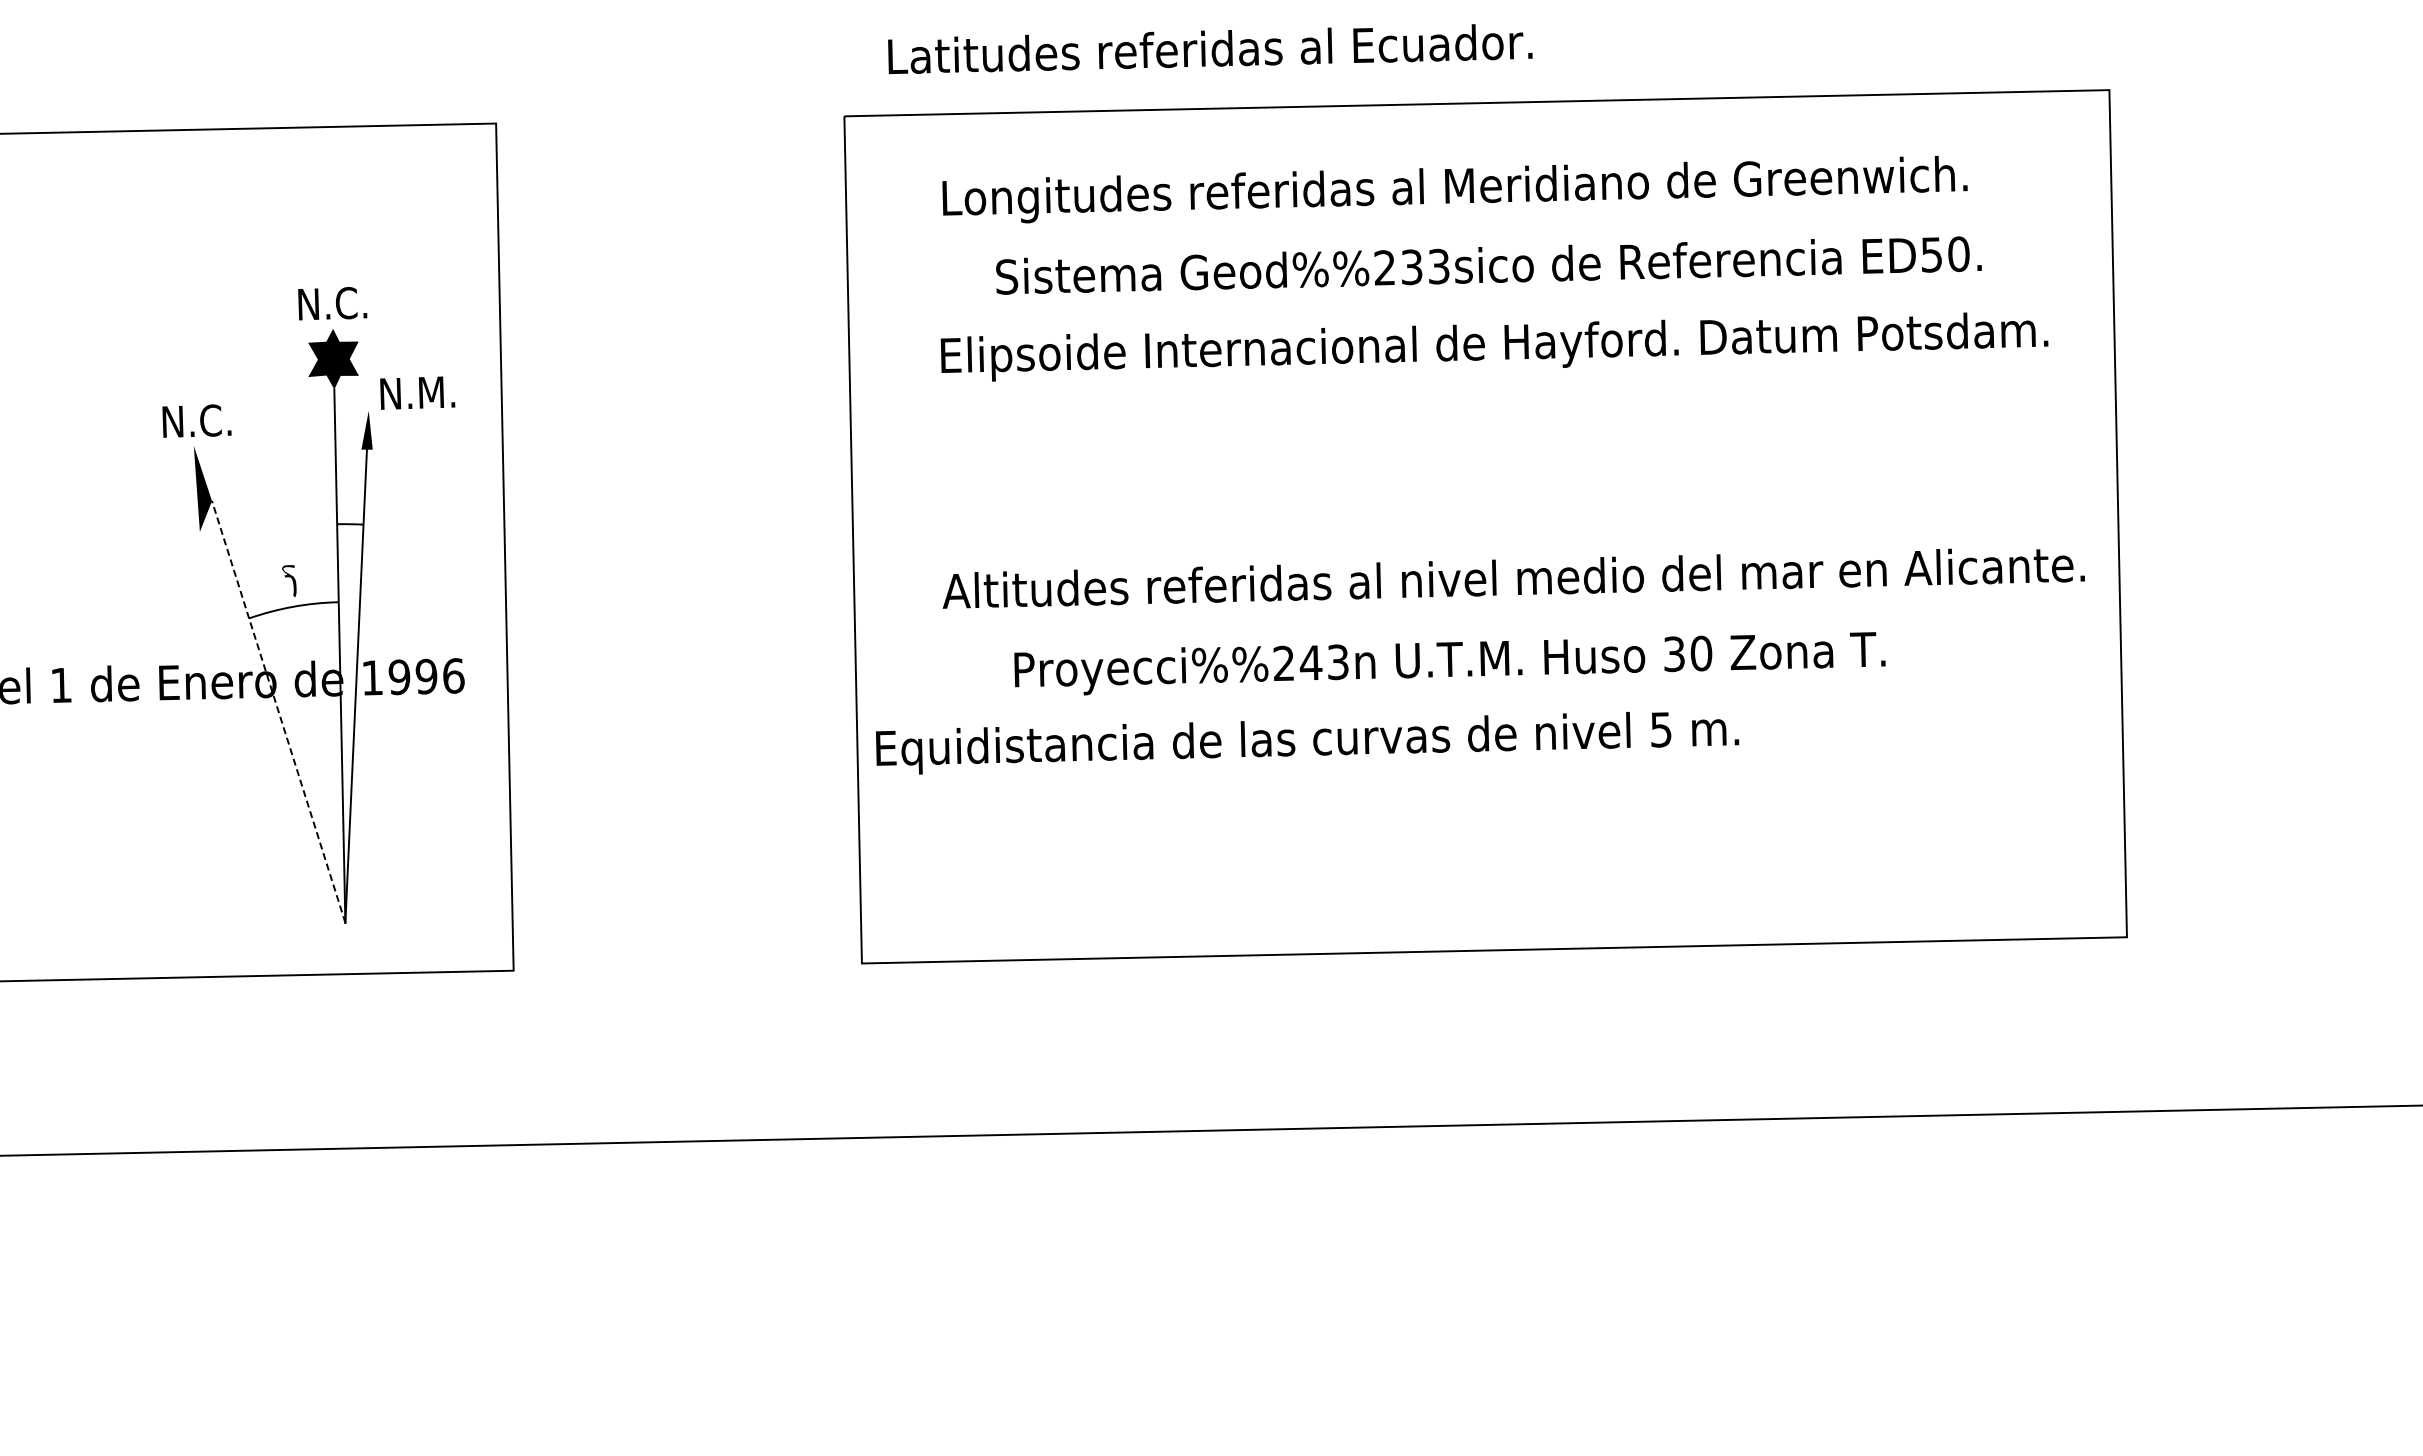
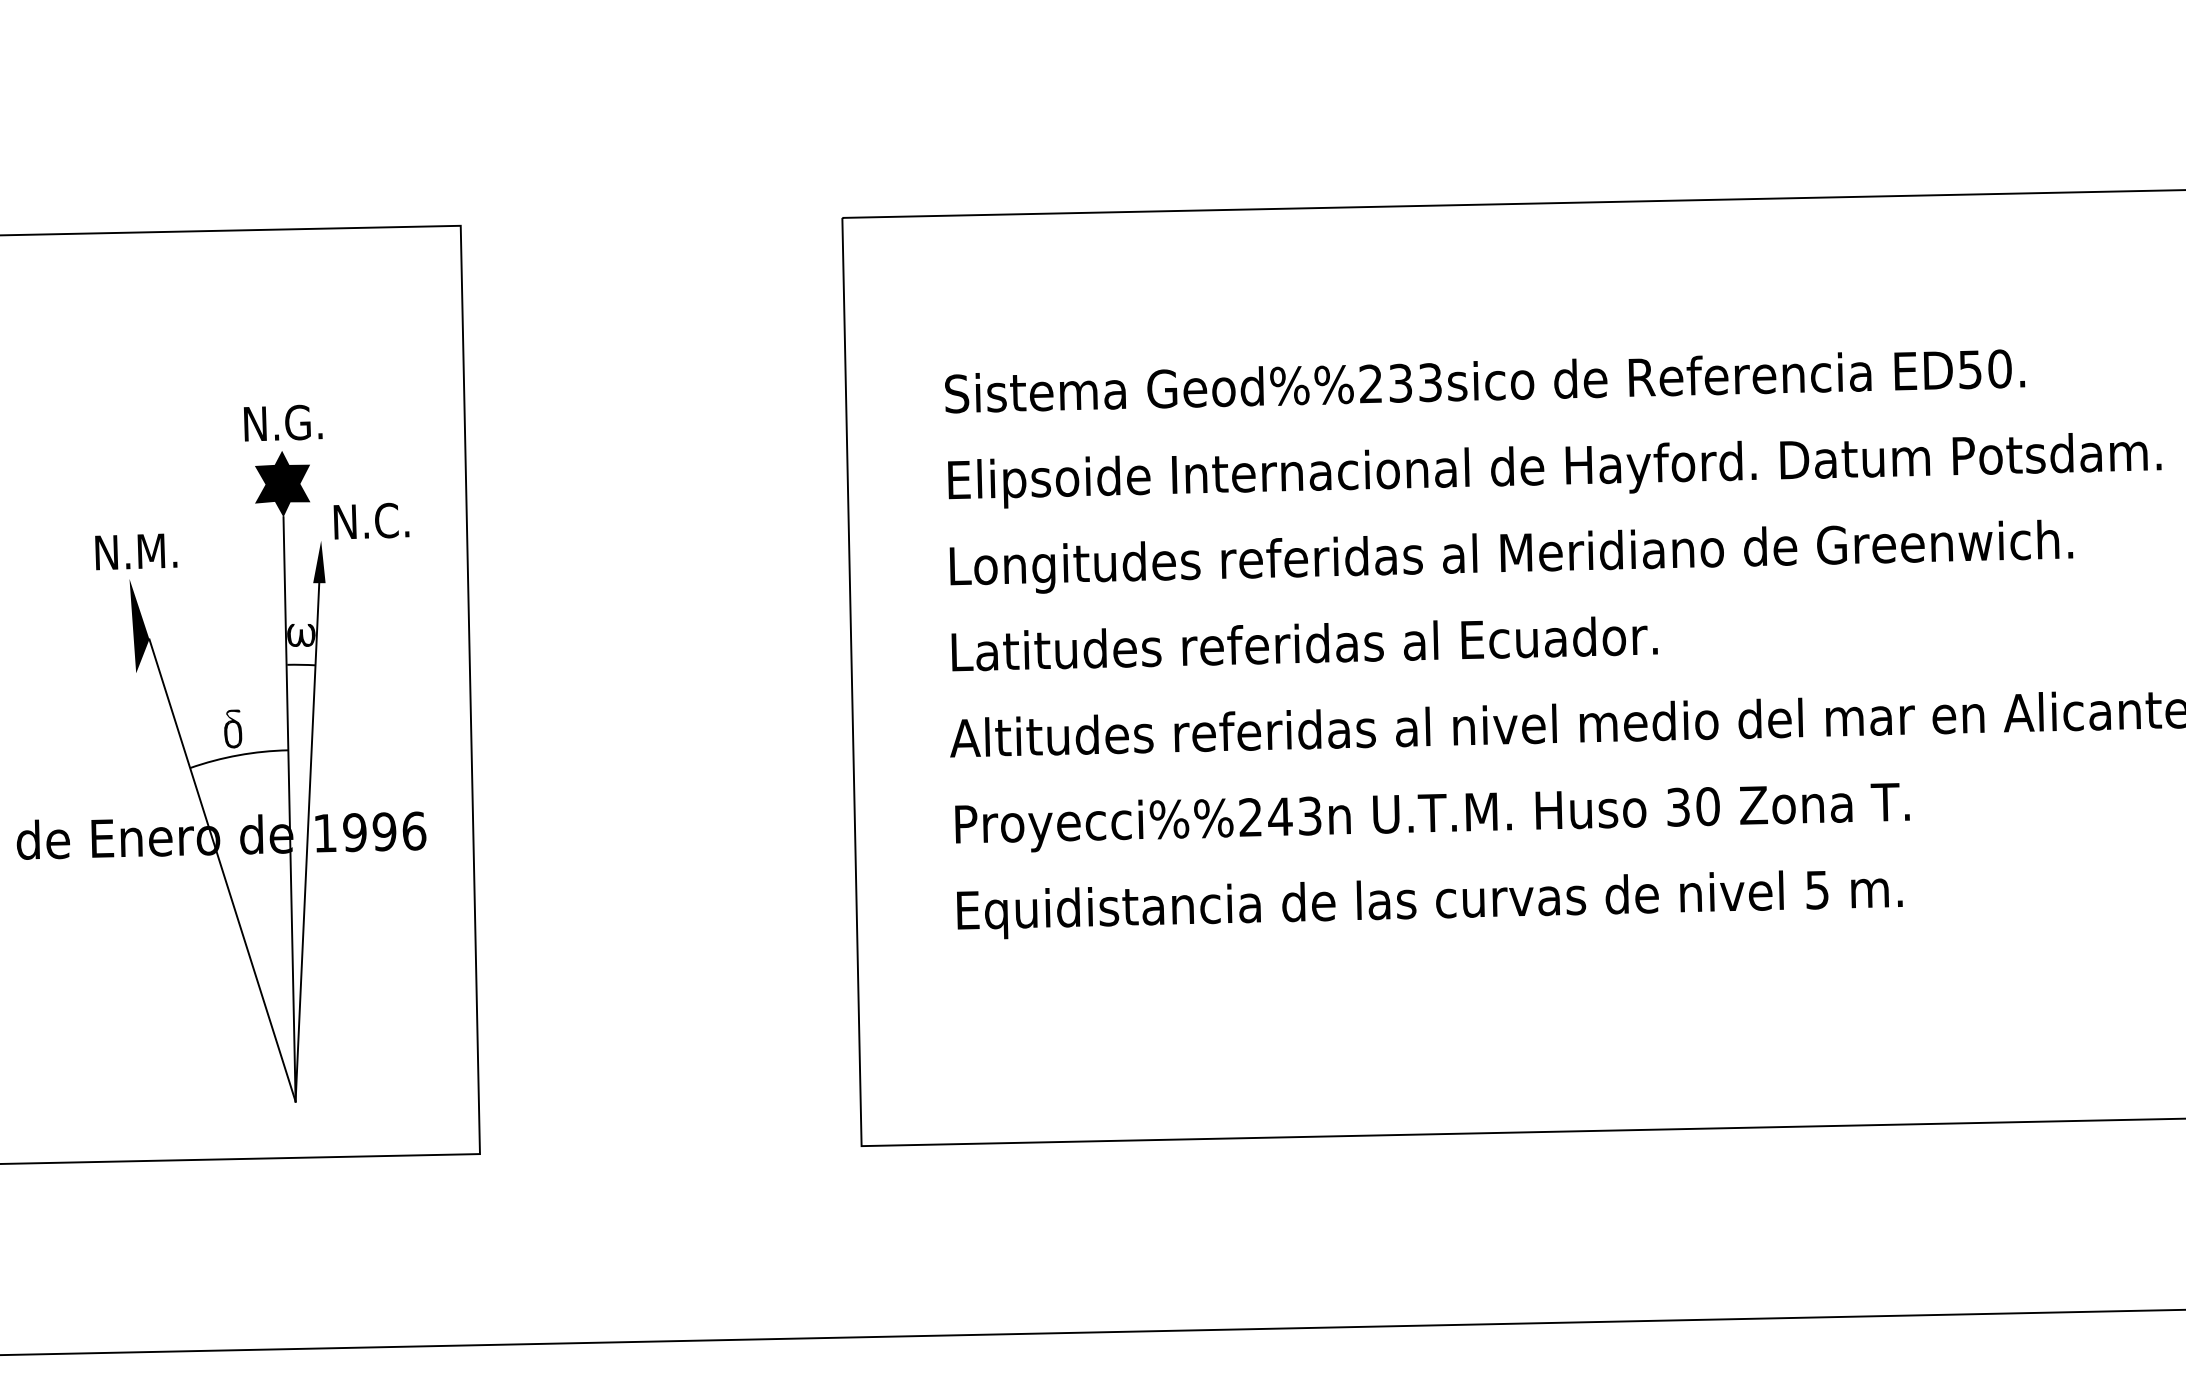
text: (1210, 49) -> (1304, 644), moved
text: (1454, 189) -> (1510, 556), moved
text: (1488, 265) -> (1484, 381), moved
text: (357, 302) -> (308, 421), N.C. -> N.G.
text: (436, 392) -> (395, 520), N.M. -> N.C.
text: (218, 420) -> (156, 551), N.C. -> N.M.
fill: (350, 496) -> (301, 634), added
fill: (287, 587) -> (232, 734), added
text: (1449, 663) -> (1431, 817), moved
line: (278, 711) -> (222, 870), dashed -> solid
text: (1307, 743) -> (1429, 905), moved

